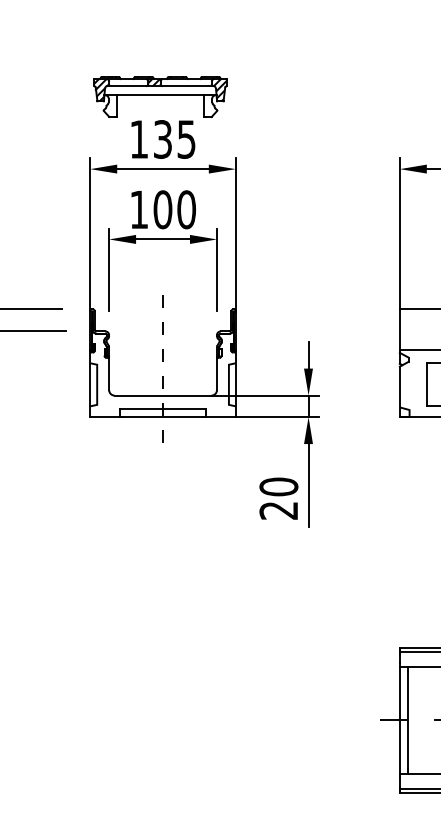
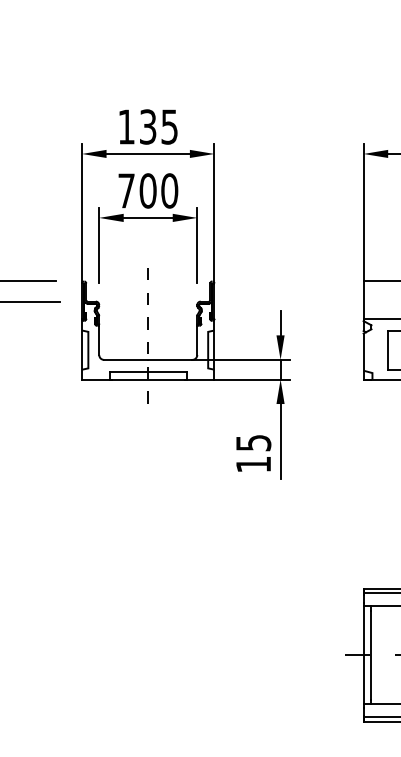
part: (160, 96) -> (145, 87), removed
text: (138, 209) -> (125, 190), 100 -> 700
text: (278, 498) -> (253, 453), 20 -> 15

